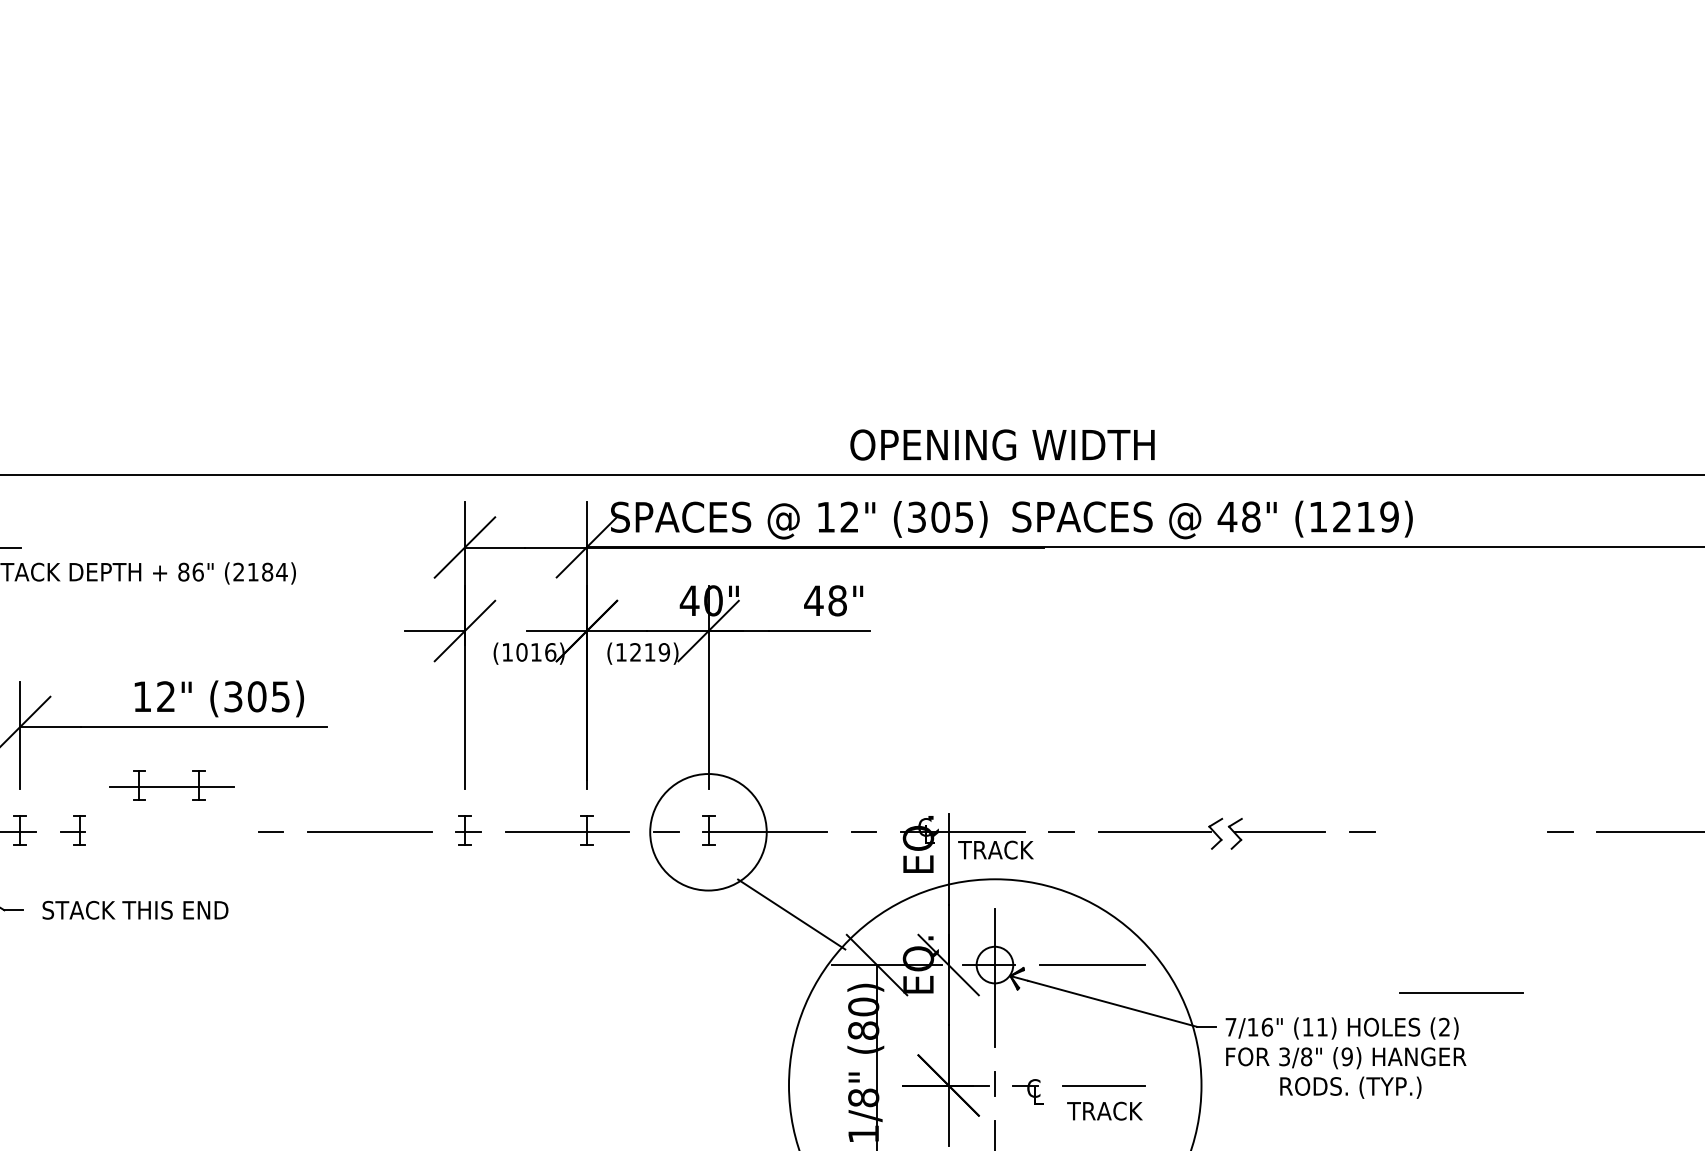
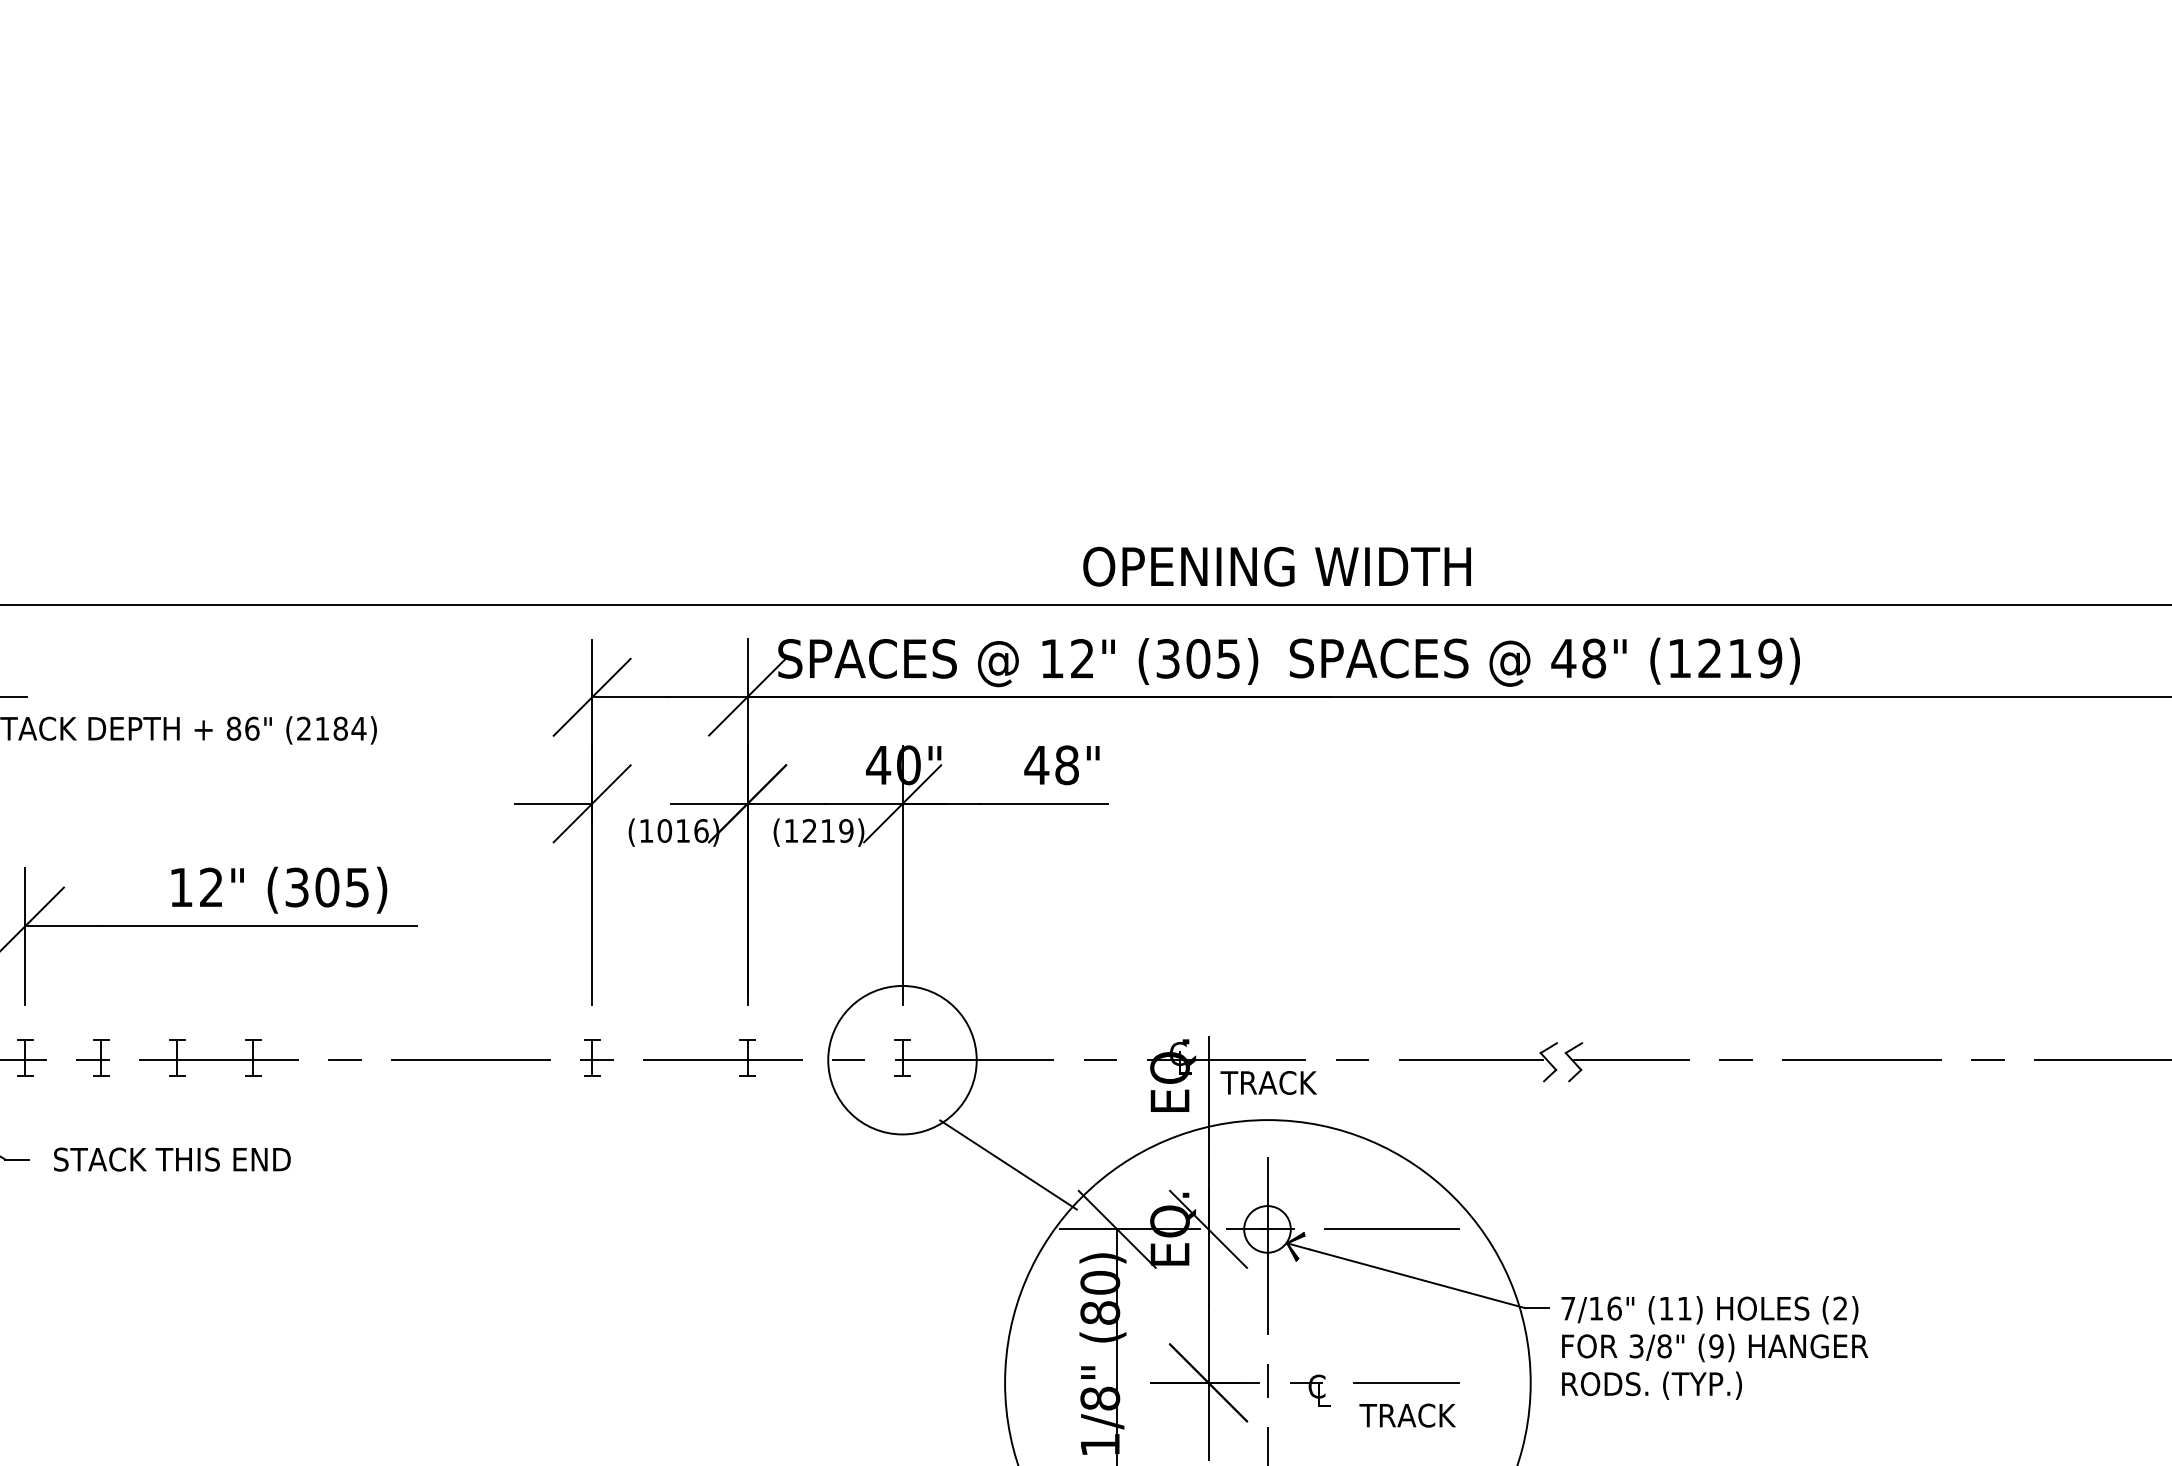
part: (171, 784) -> (218, 1057), moved
line: (1461, 992) -> (1861, 1059), moved
text: (1350, 1087) -> (1651, 1385), moved

